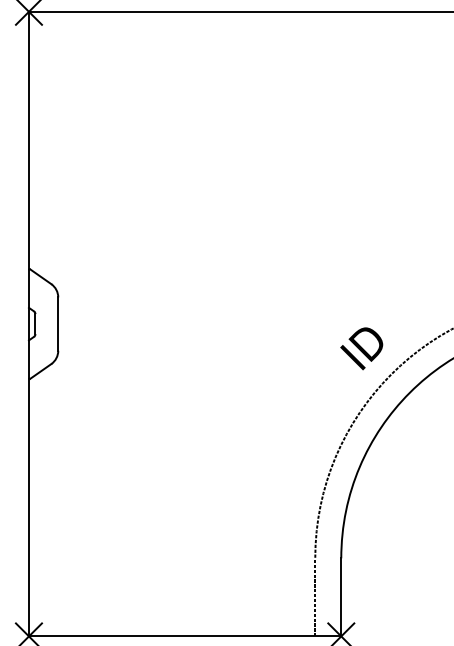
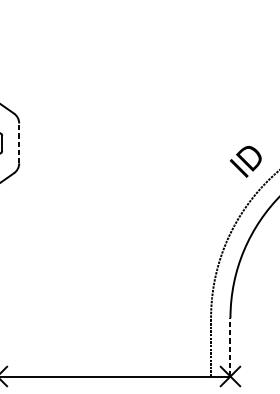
line: (58, 324) -> (19, 143), solid -> dashed
line: (341, 596) -> (230, 346), solid -> dashed

